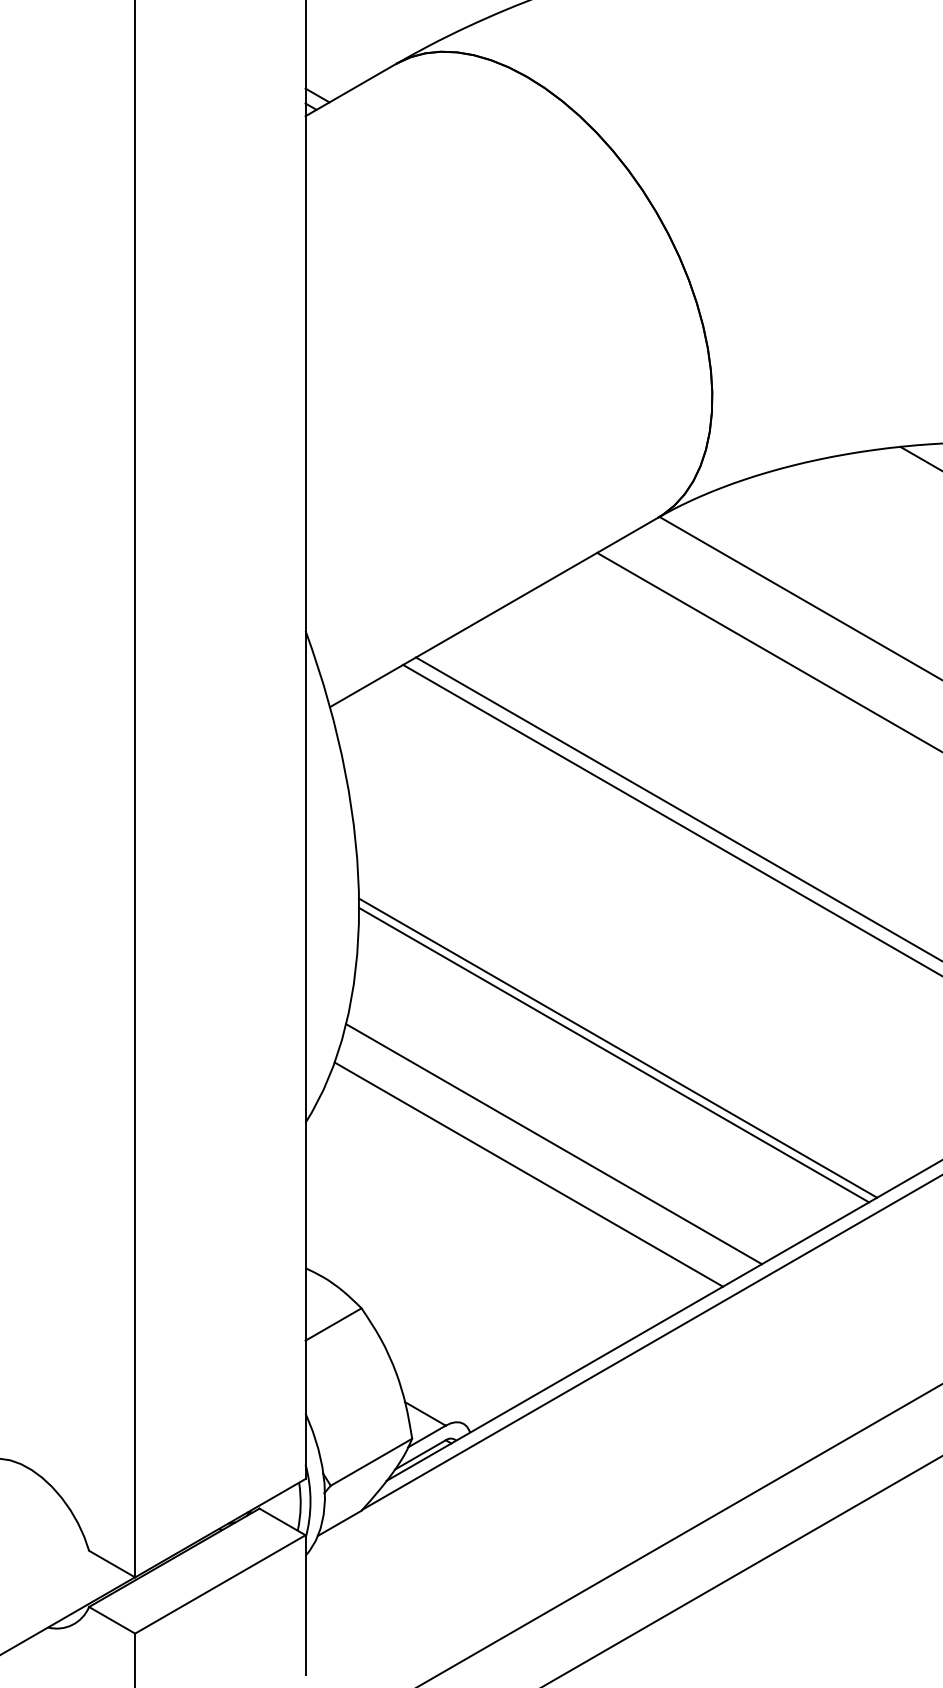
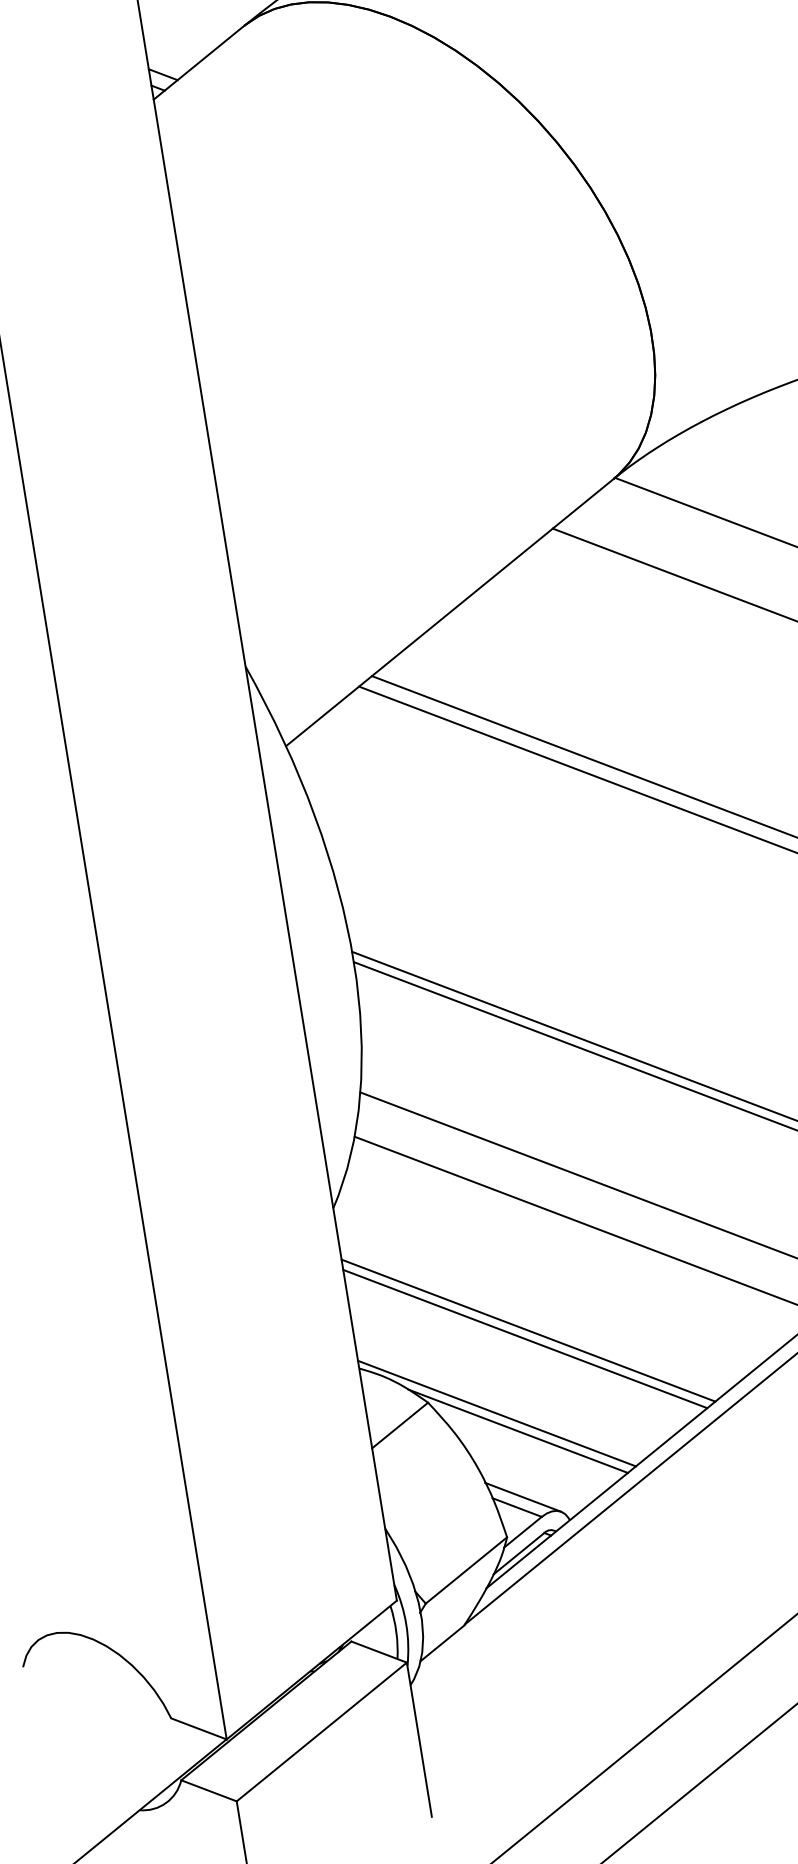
line: (460, 1258) -> (528, 1330), added
line: (456, 1265) -> (524, 1338), added
line: (420, 1327) -> (496, 1413), added
line: (437, 1346) -> (518, 1431), added
line: (431, 1405) -> (522, 1497), added

